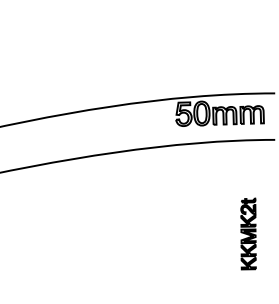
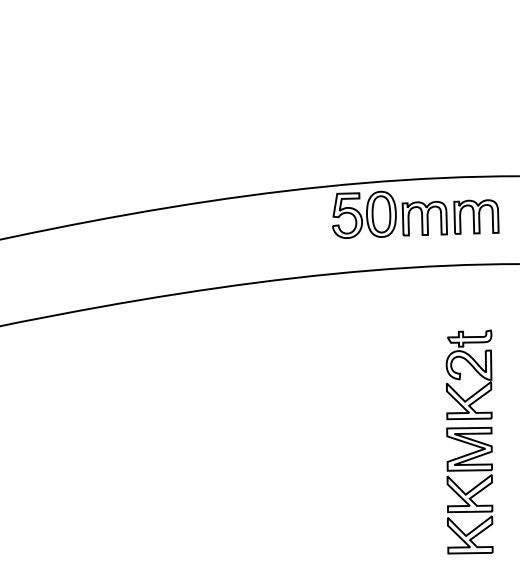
part: (248, 233) -> (469, 441), size x1.67

